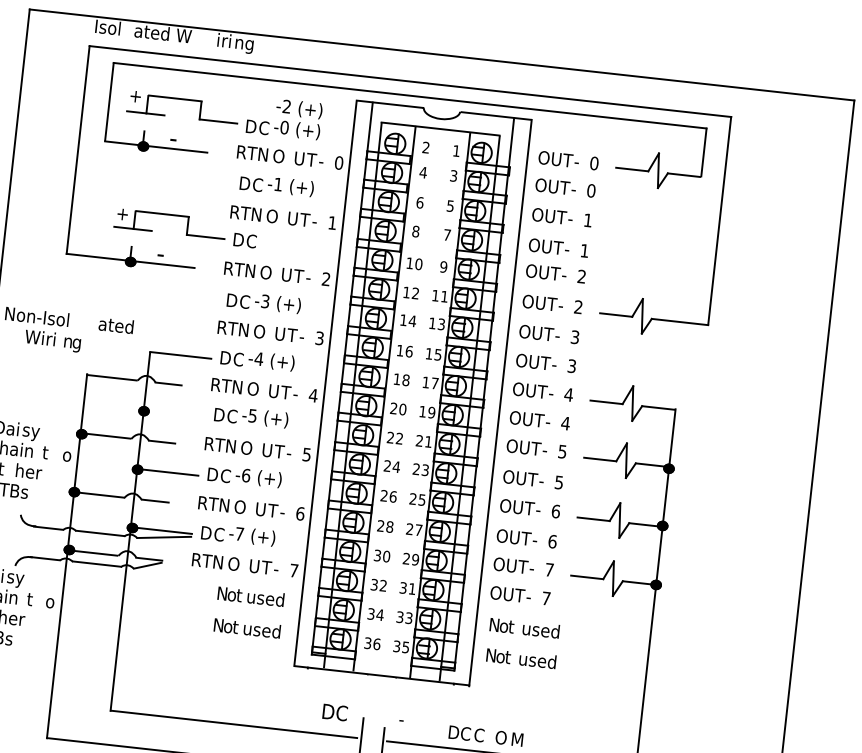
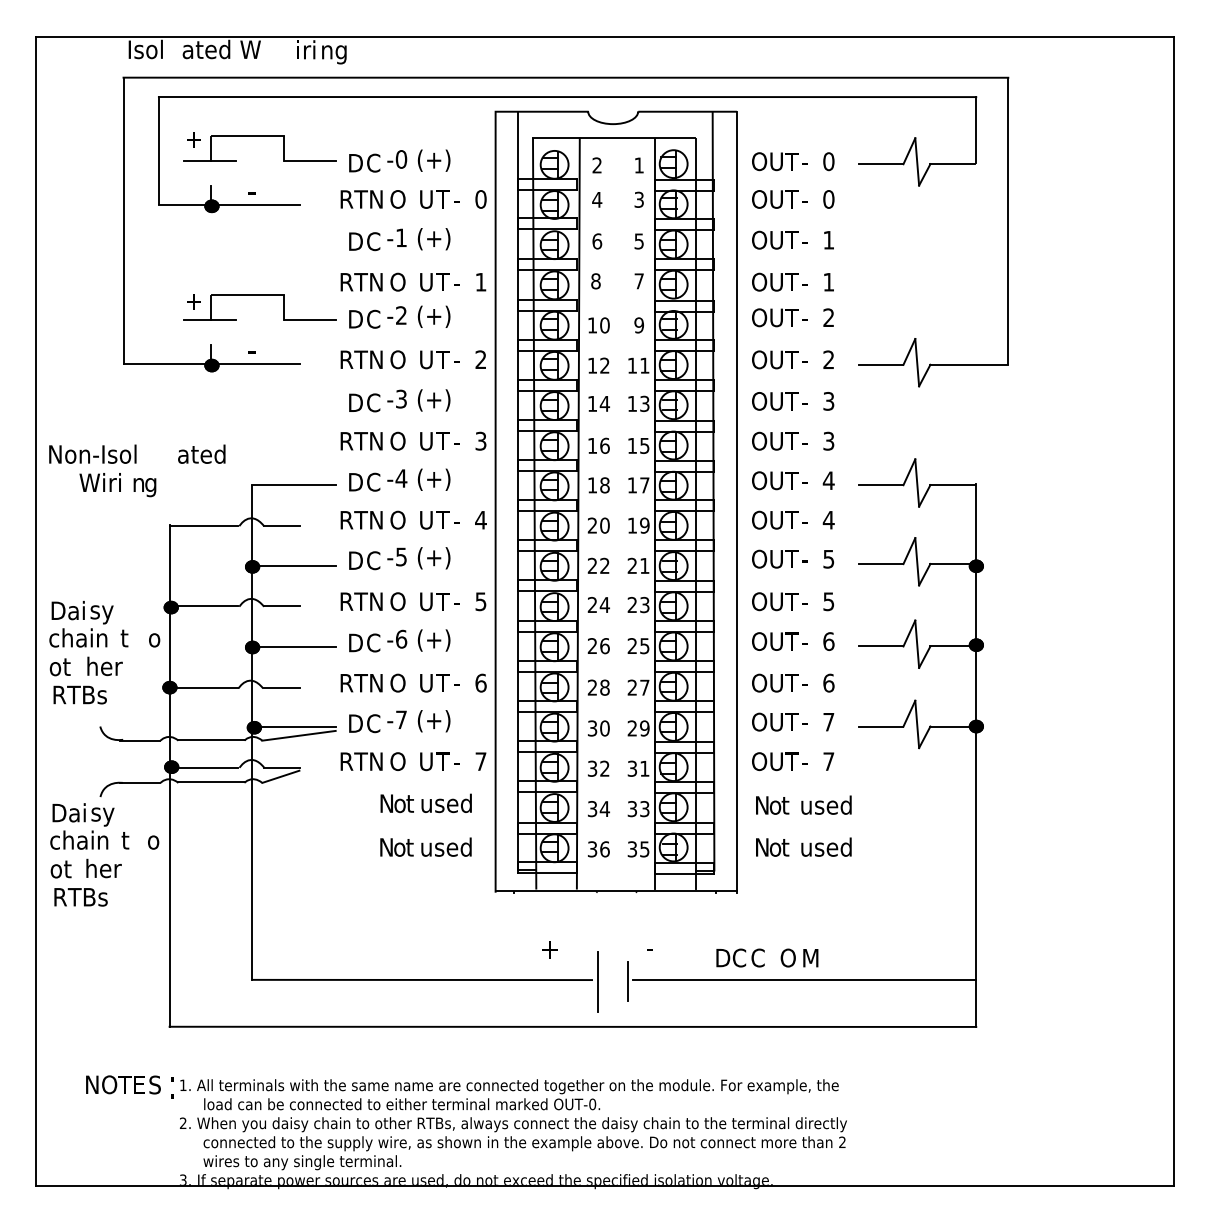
text: (299, 108) -> (418, 316), moved
line: (174, 414) -> (294, 566), added
text: (335, 712) -> (558, 948), DC -> +

